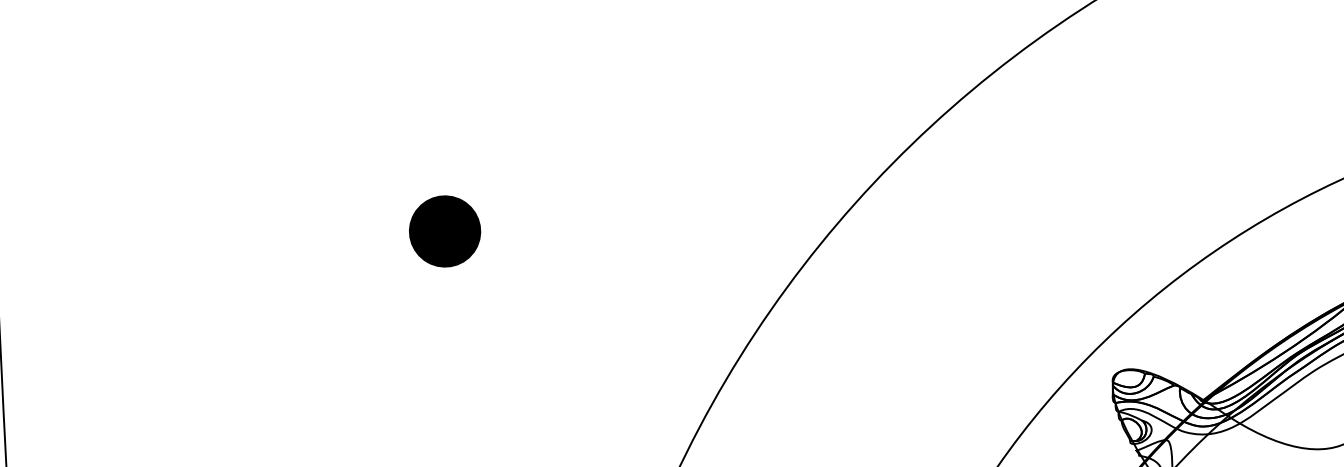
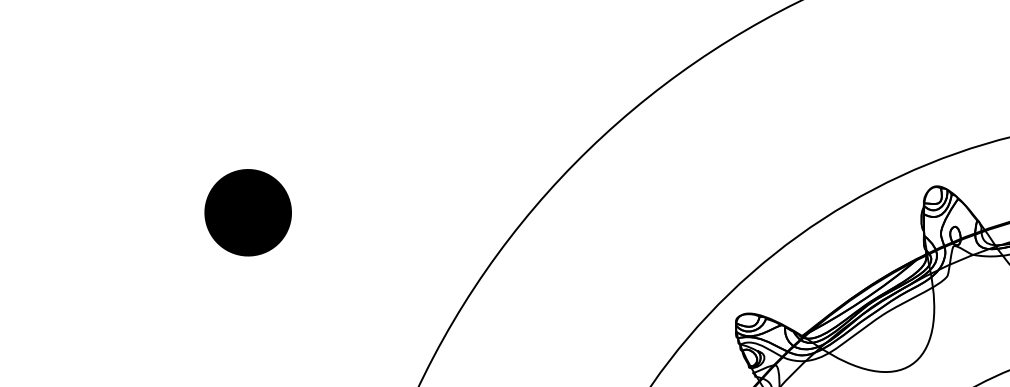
part: (444, 230) -> (247, 212), size x1.67

